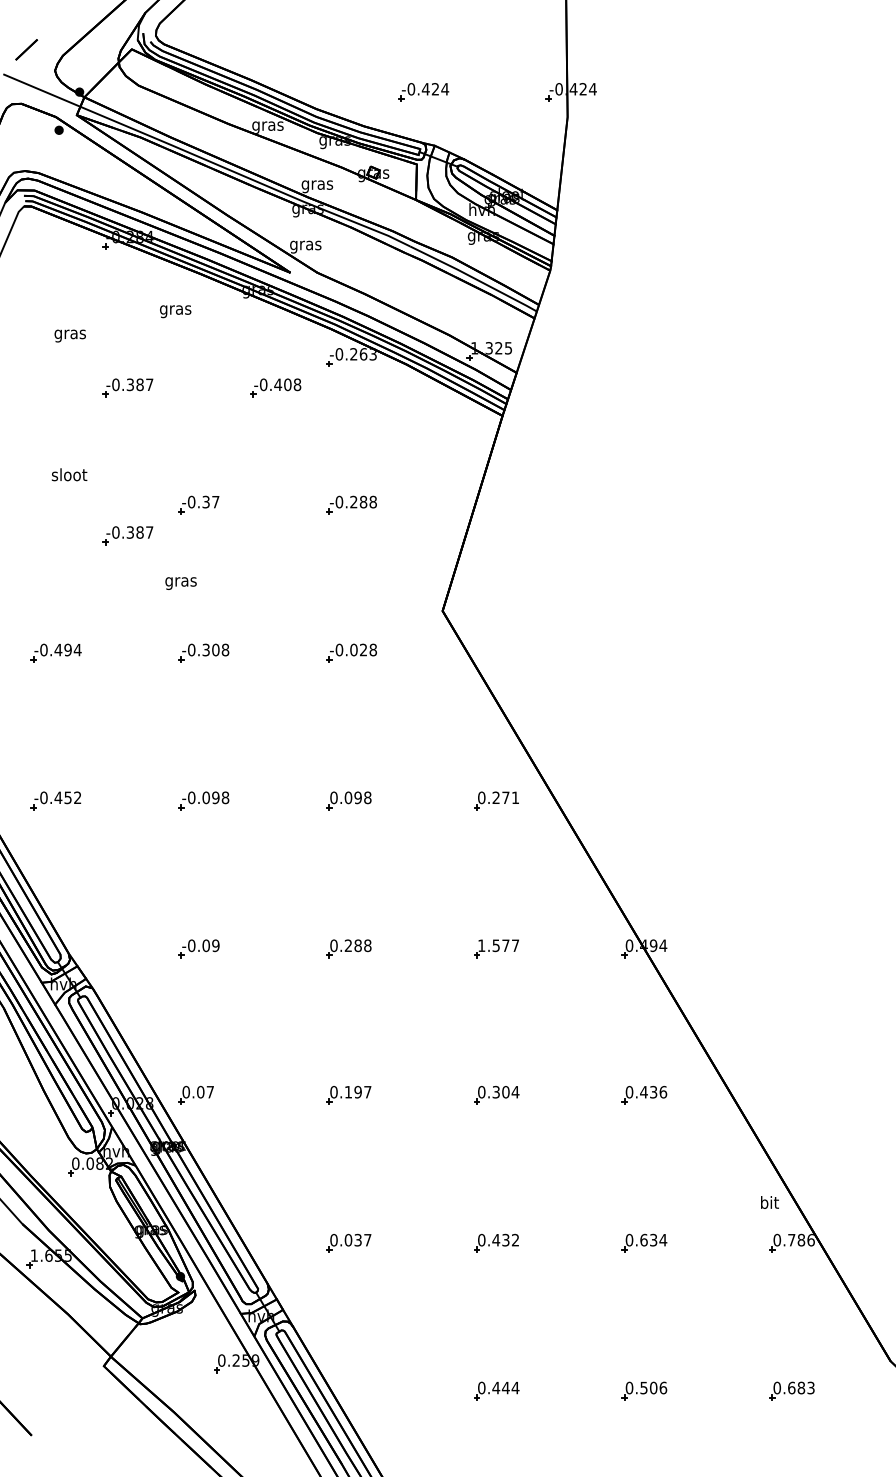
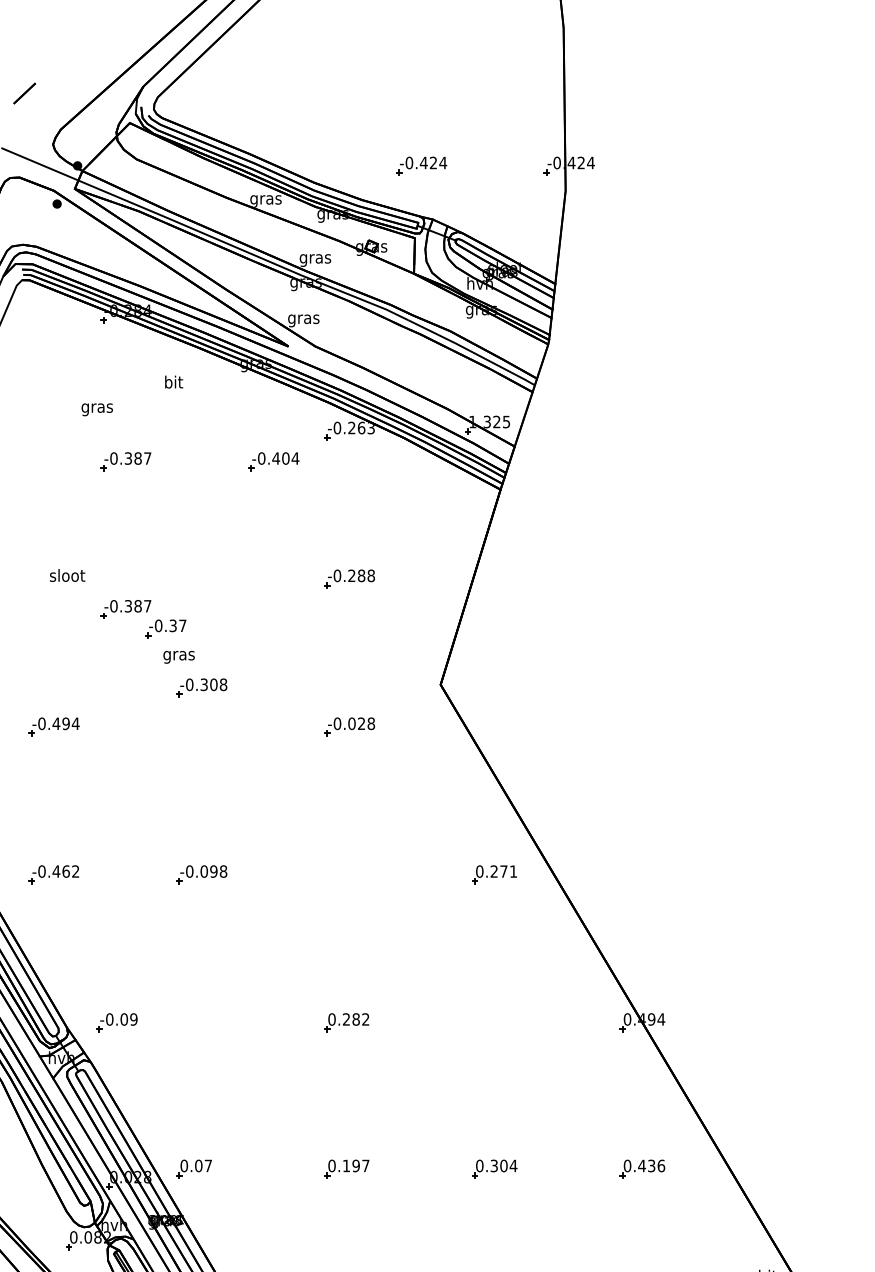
line: (26, 49) -> (24, 93), moved
text: (175, 309) -> (173, 383), gras -> bit
text: (69, 335) -> (96, 409), moved
text: (297, 384) -> (295, 458), -0.408 -> -0.404
text: (69, 474) -> (67, 575), moved
part: (198, 504) -> (165, 628), moved
part: (203, 652) -> (201, 687), moved
text: (67, 797) -> (65, 871), -0.452 -> -0.462
part: (348, 800) -> (346, 874), removed
text: (367, 945) -> (365, 1019), 0.288 -> 0.282
part: (198, 948) -> (116, 1022), moved
part: (496, 948) -> (494, 1022), removed

